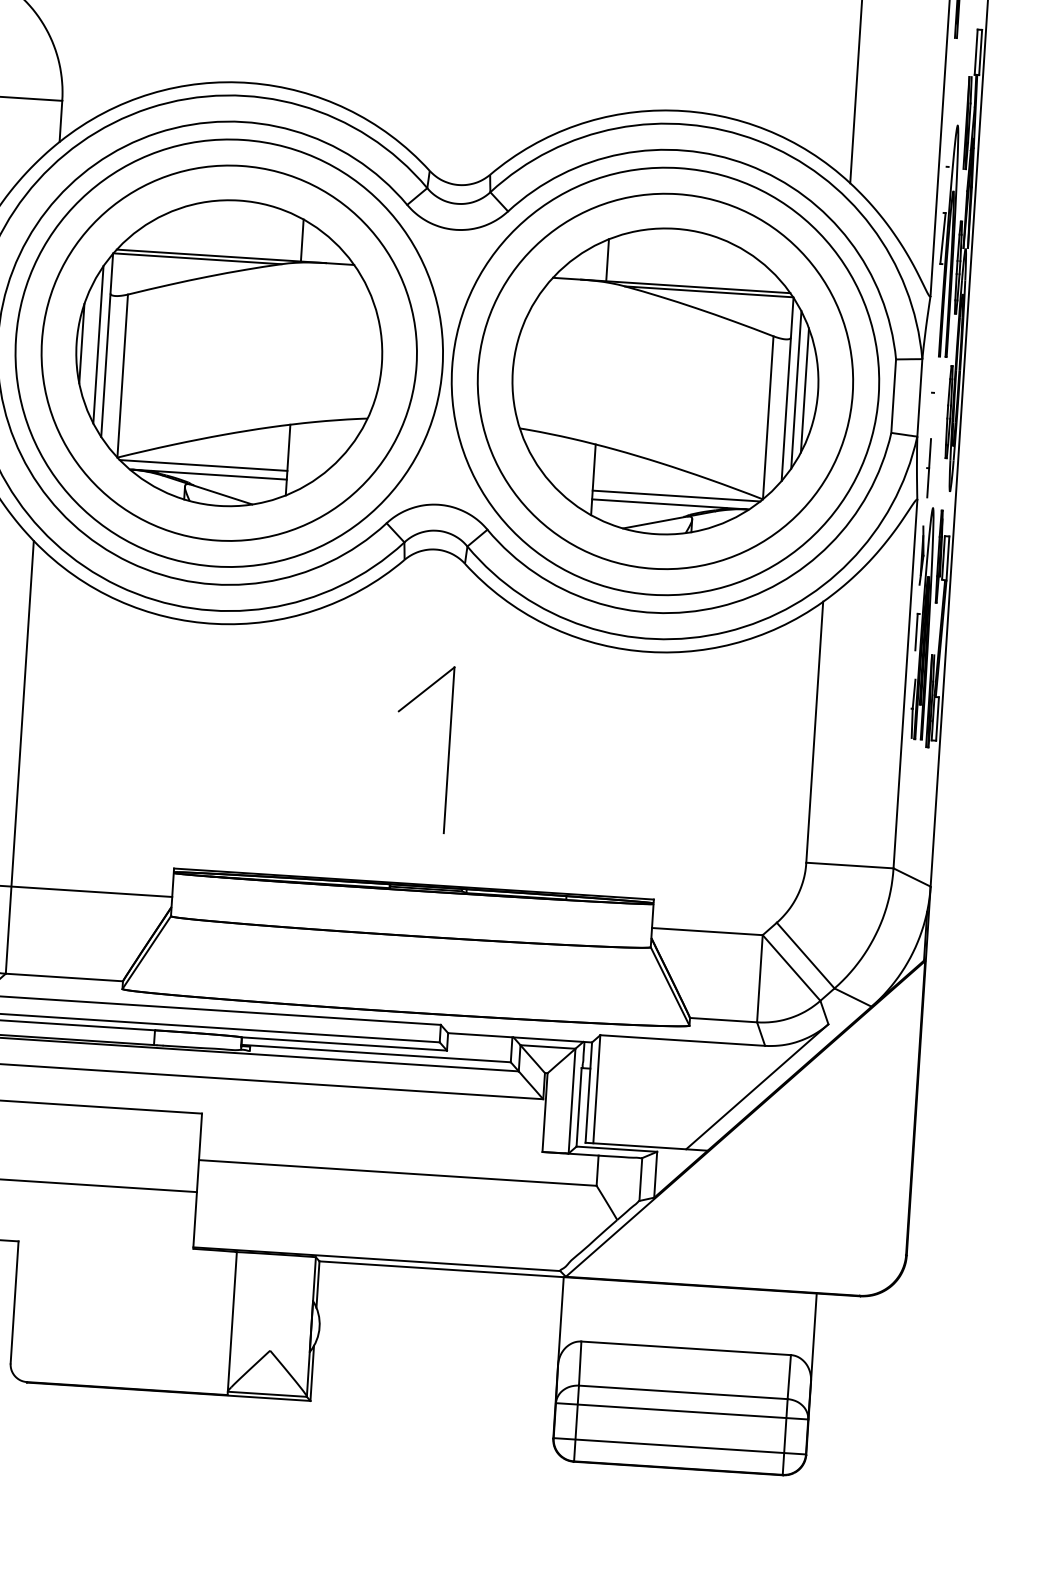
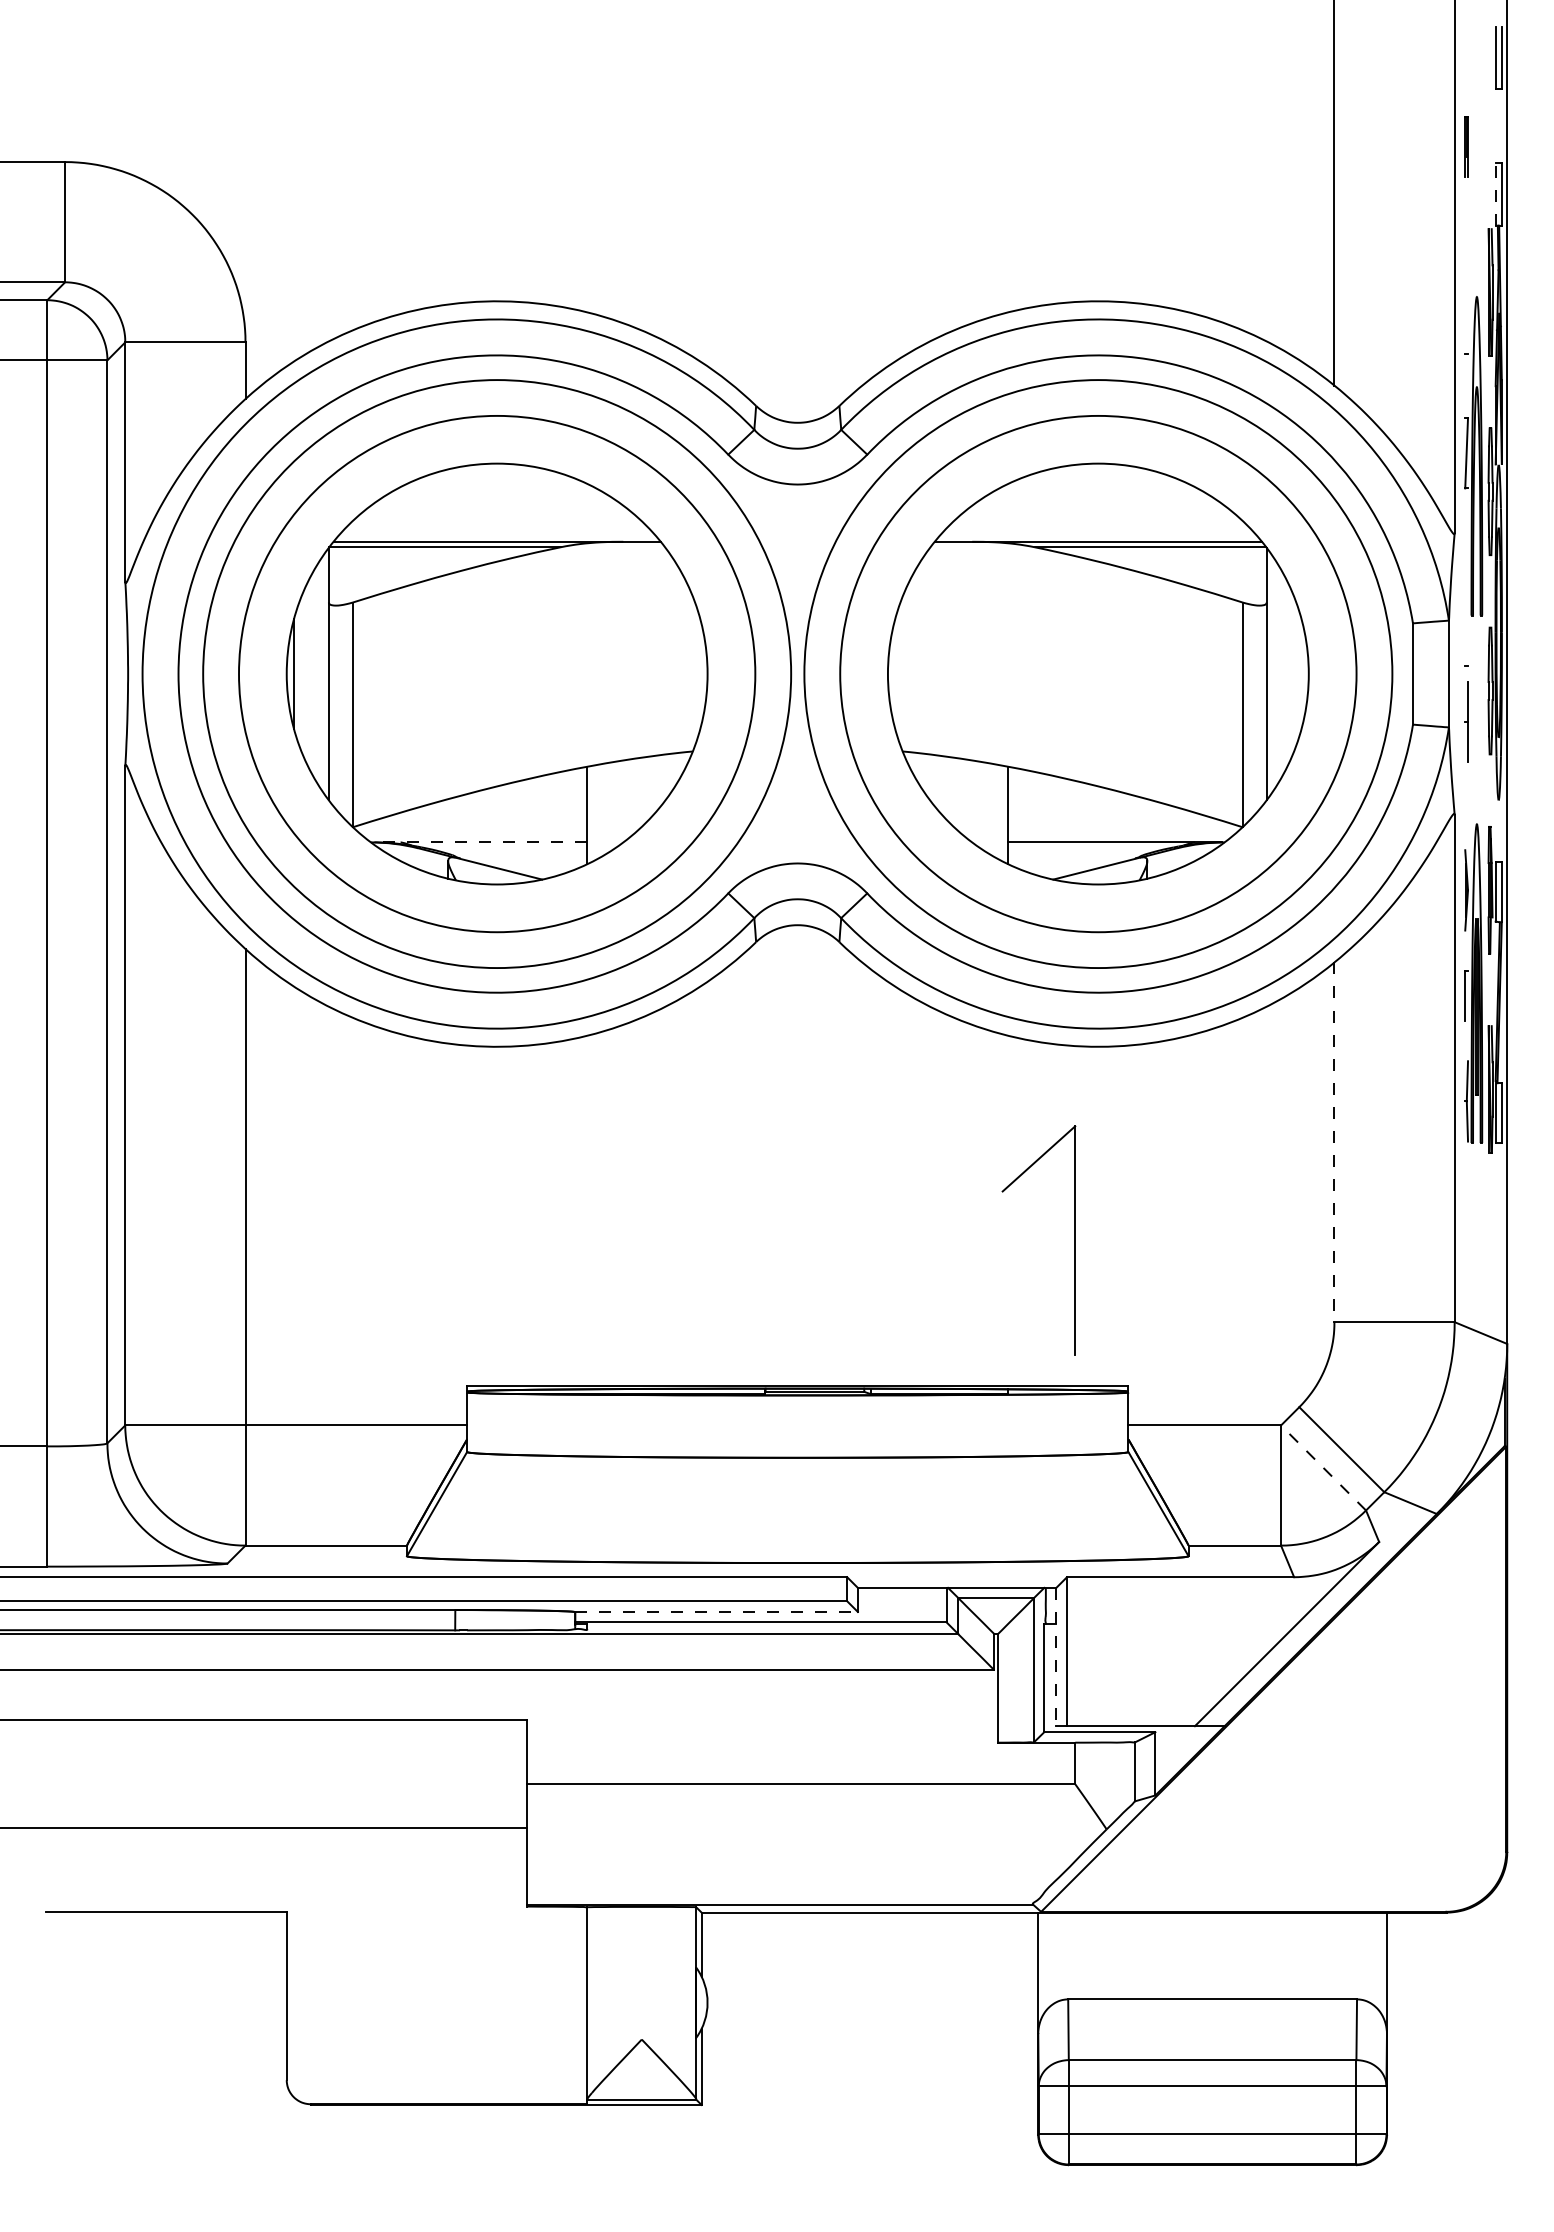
line: (976, 52) -> (1495, 194), solid -> dashed
line: (302, 240) -> (587, 512), removed
line: (607, 260) -> (1008, 512), removed
line: (98, 344) -> (316, 673), removed
line: (796, 389) -> (1278, 673), removed
line: (804, 390) -> (1290, 673), removed
line: (203, 465) -> (471, 830), removed
part: (928, 467) -> (1466, 721), moved
line: (208, 474) -> (479, 842), solid -> dashed
line: (676, 496) -> (1123, 830), removed
line: (814, 732) -> (1334, 1142), solid -> dashed
part: (448, 750) -> (1074, 1240), moved
line: (791, 967) -> (1323, 1467), solid -> dashed
line: (344, 1043) -> (716, 1611), solid -> dashed
line: (588, 1092) -> (1056, 1657), solid -> dashed

